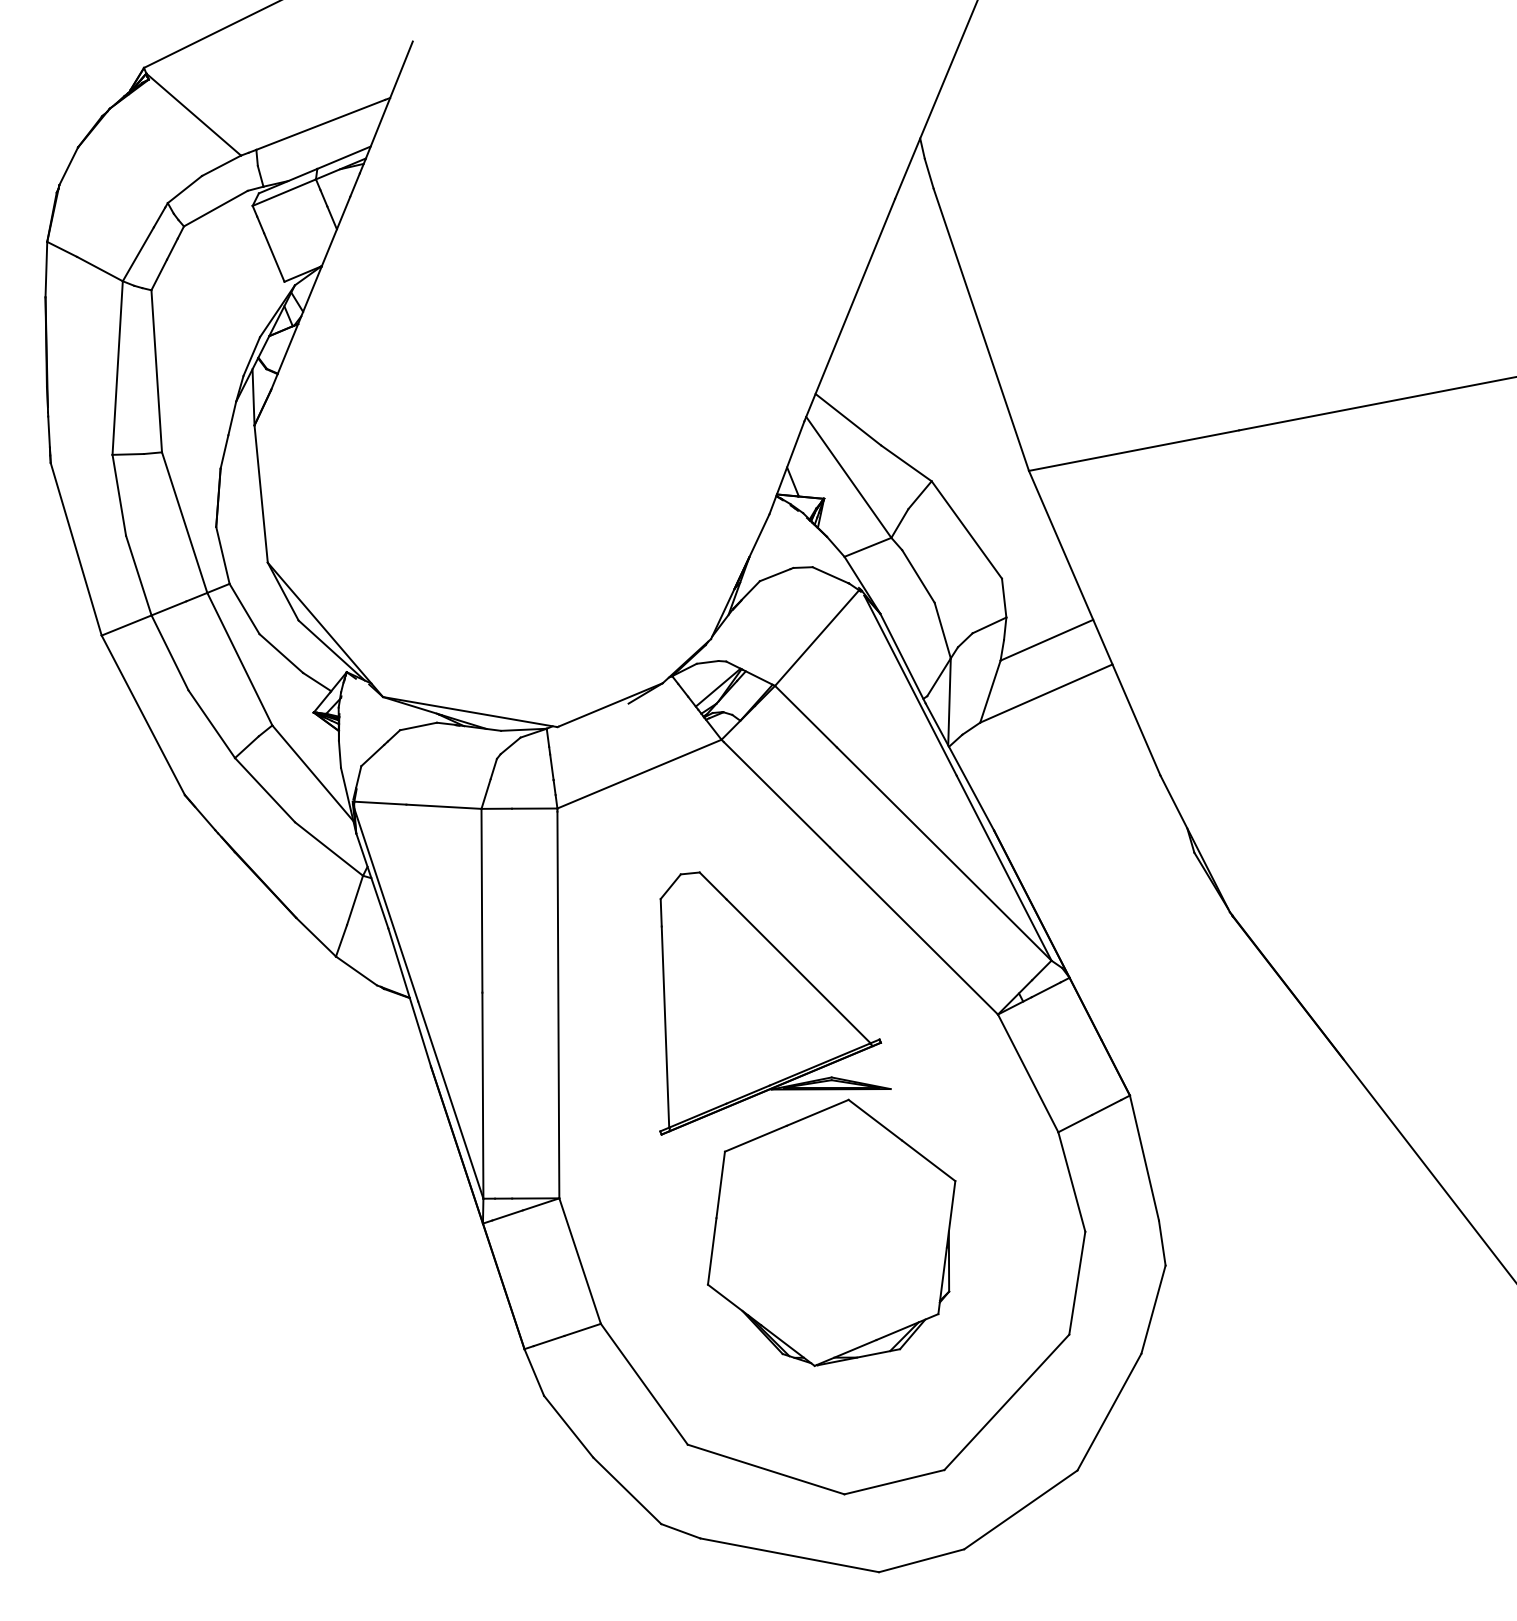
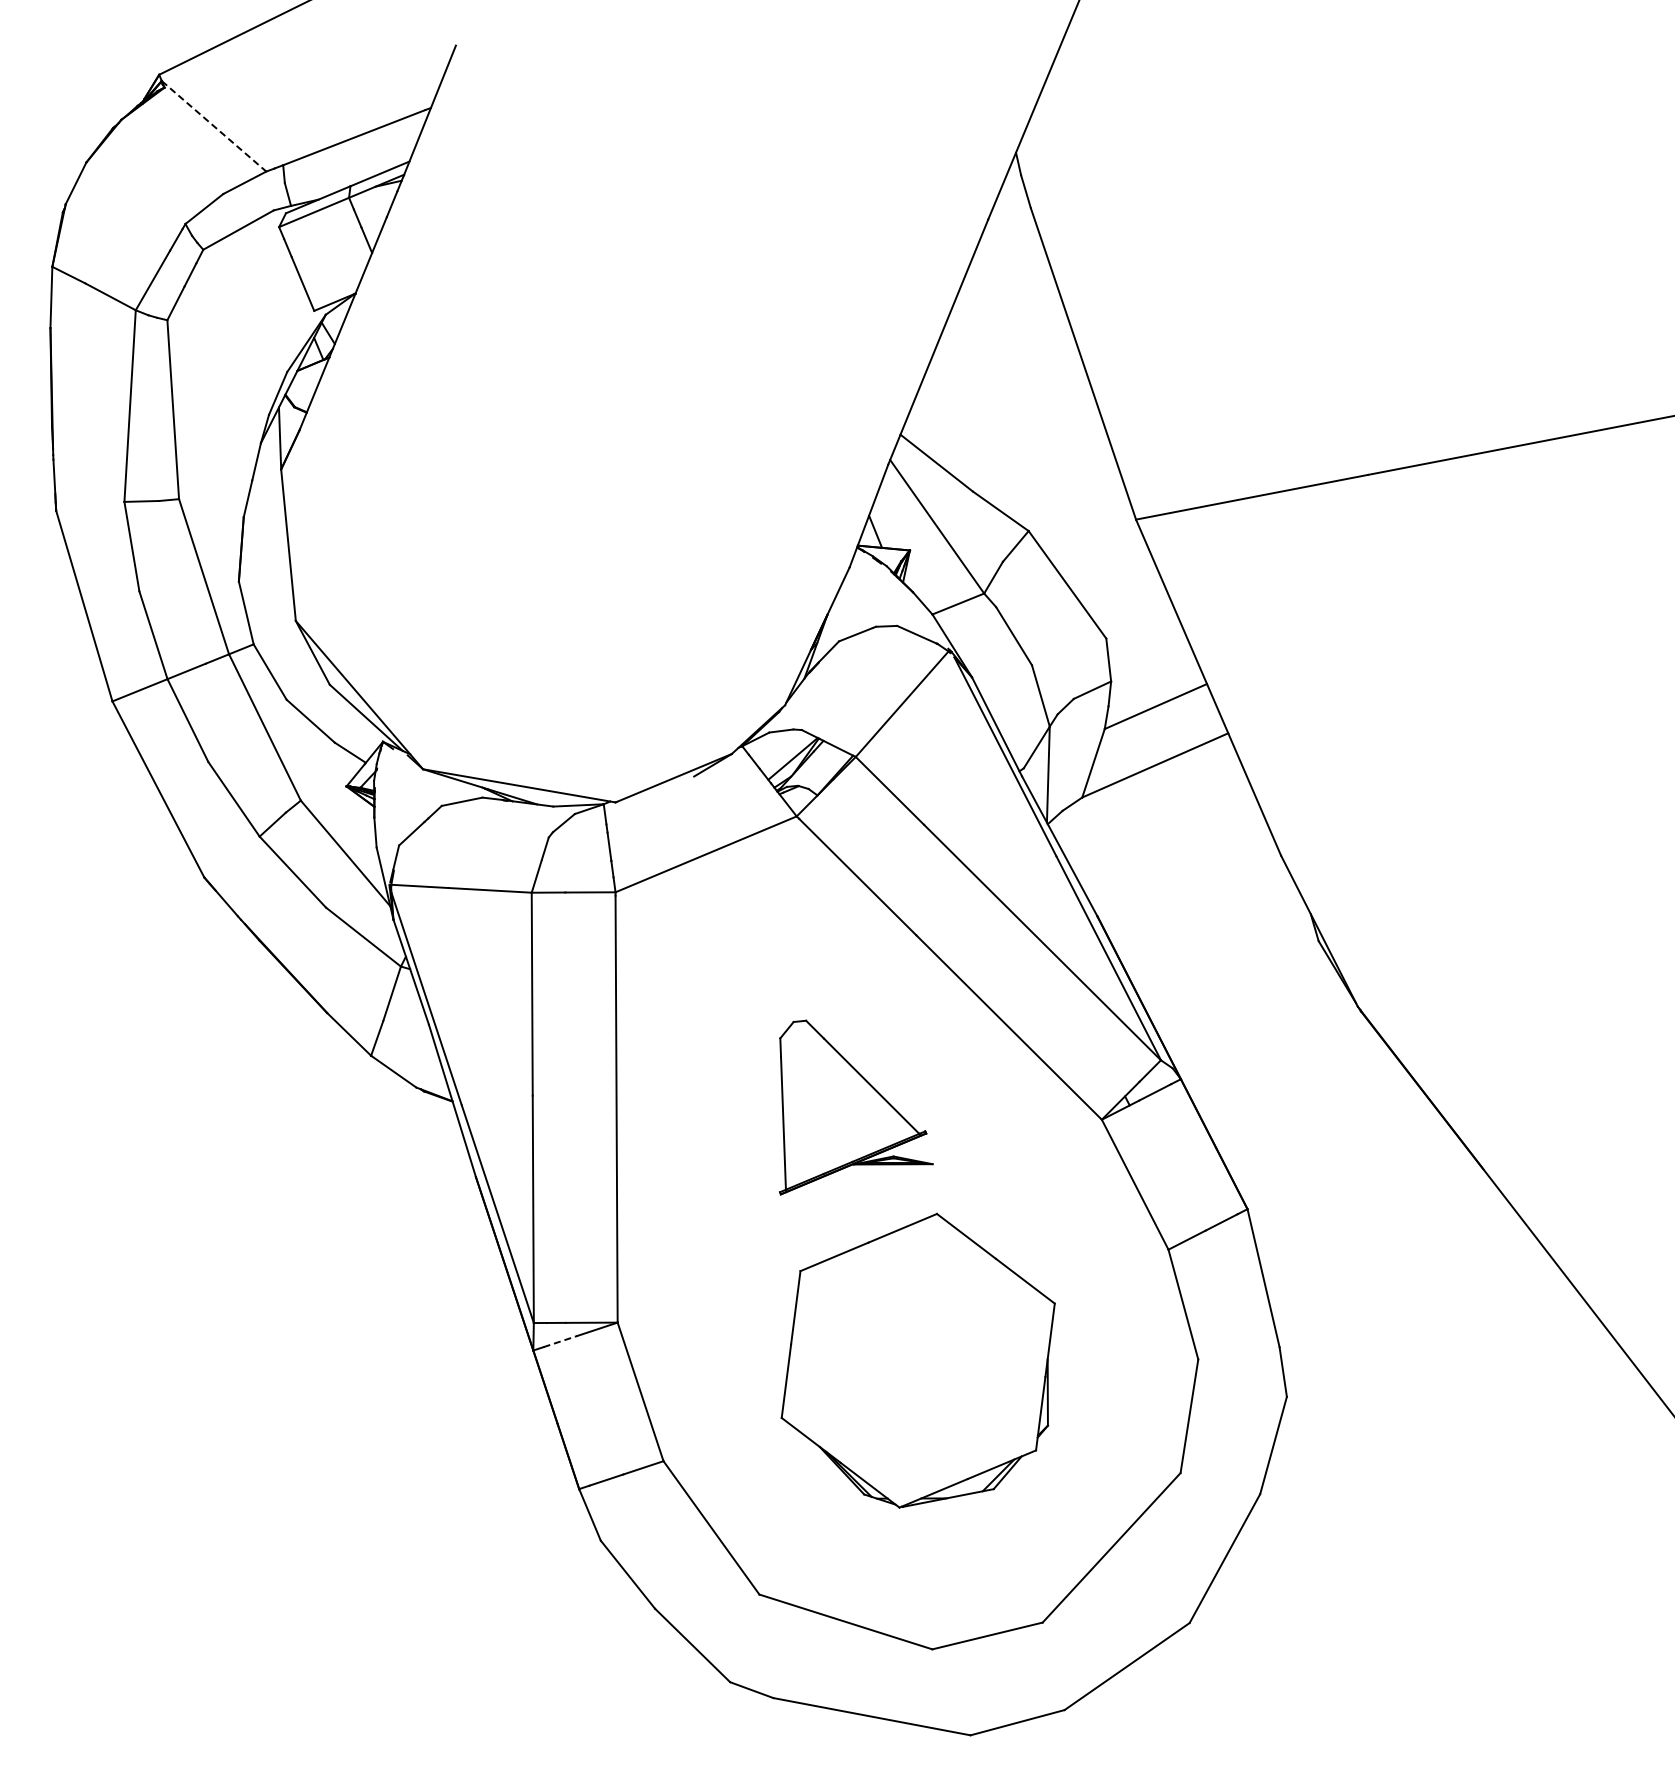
line: (194, 114) -> (214, 126), solid -> dashed
part: (775, 1003) -> (856, 1107), size x0.6
line: (507, 1215) -> (560, 1341), solid -> dashed

